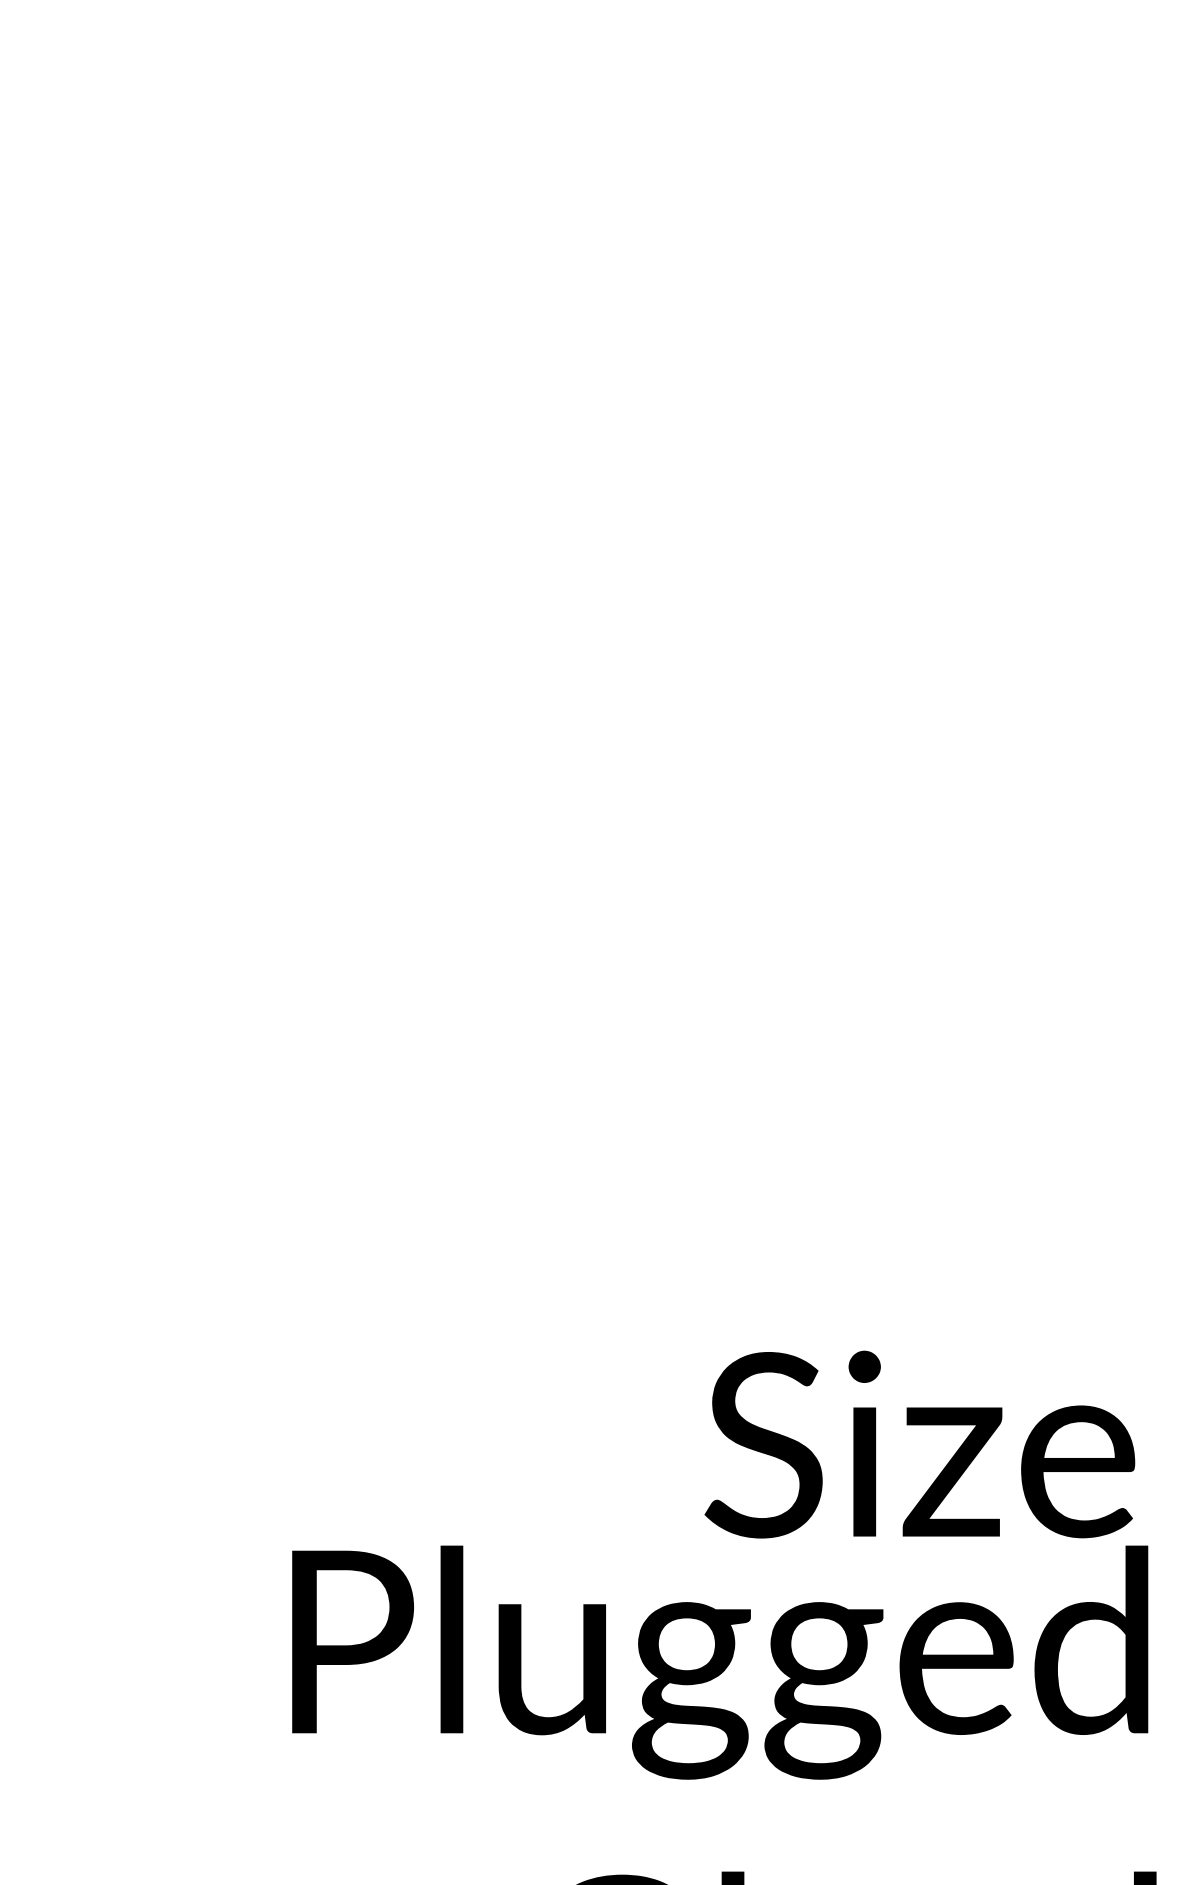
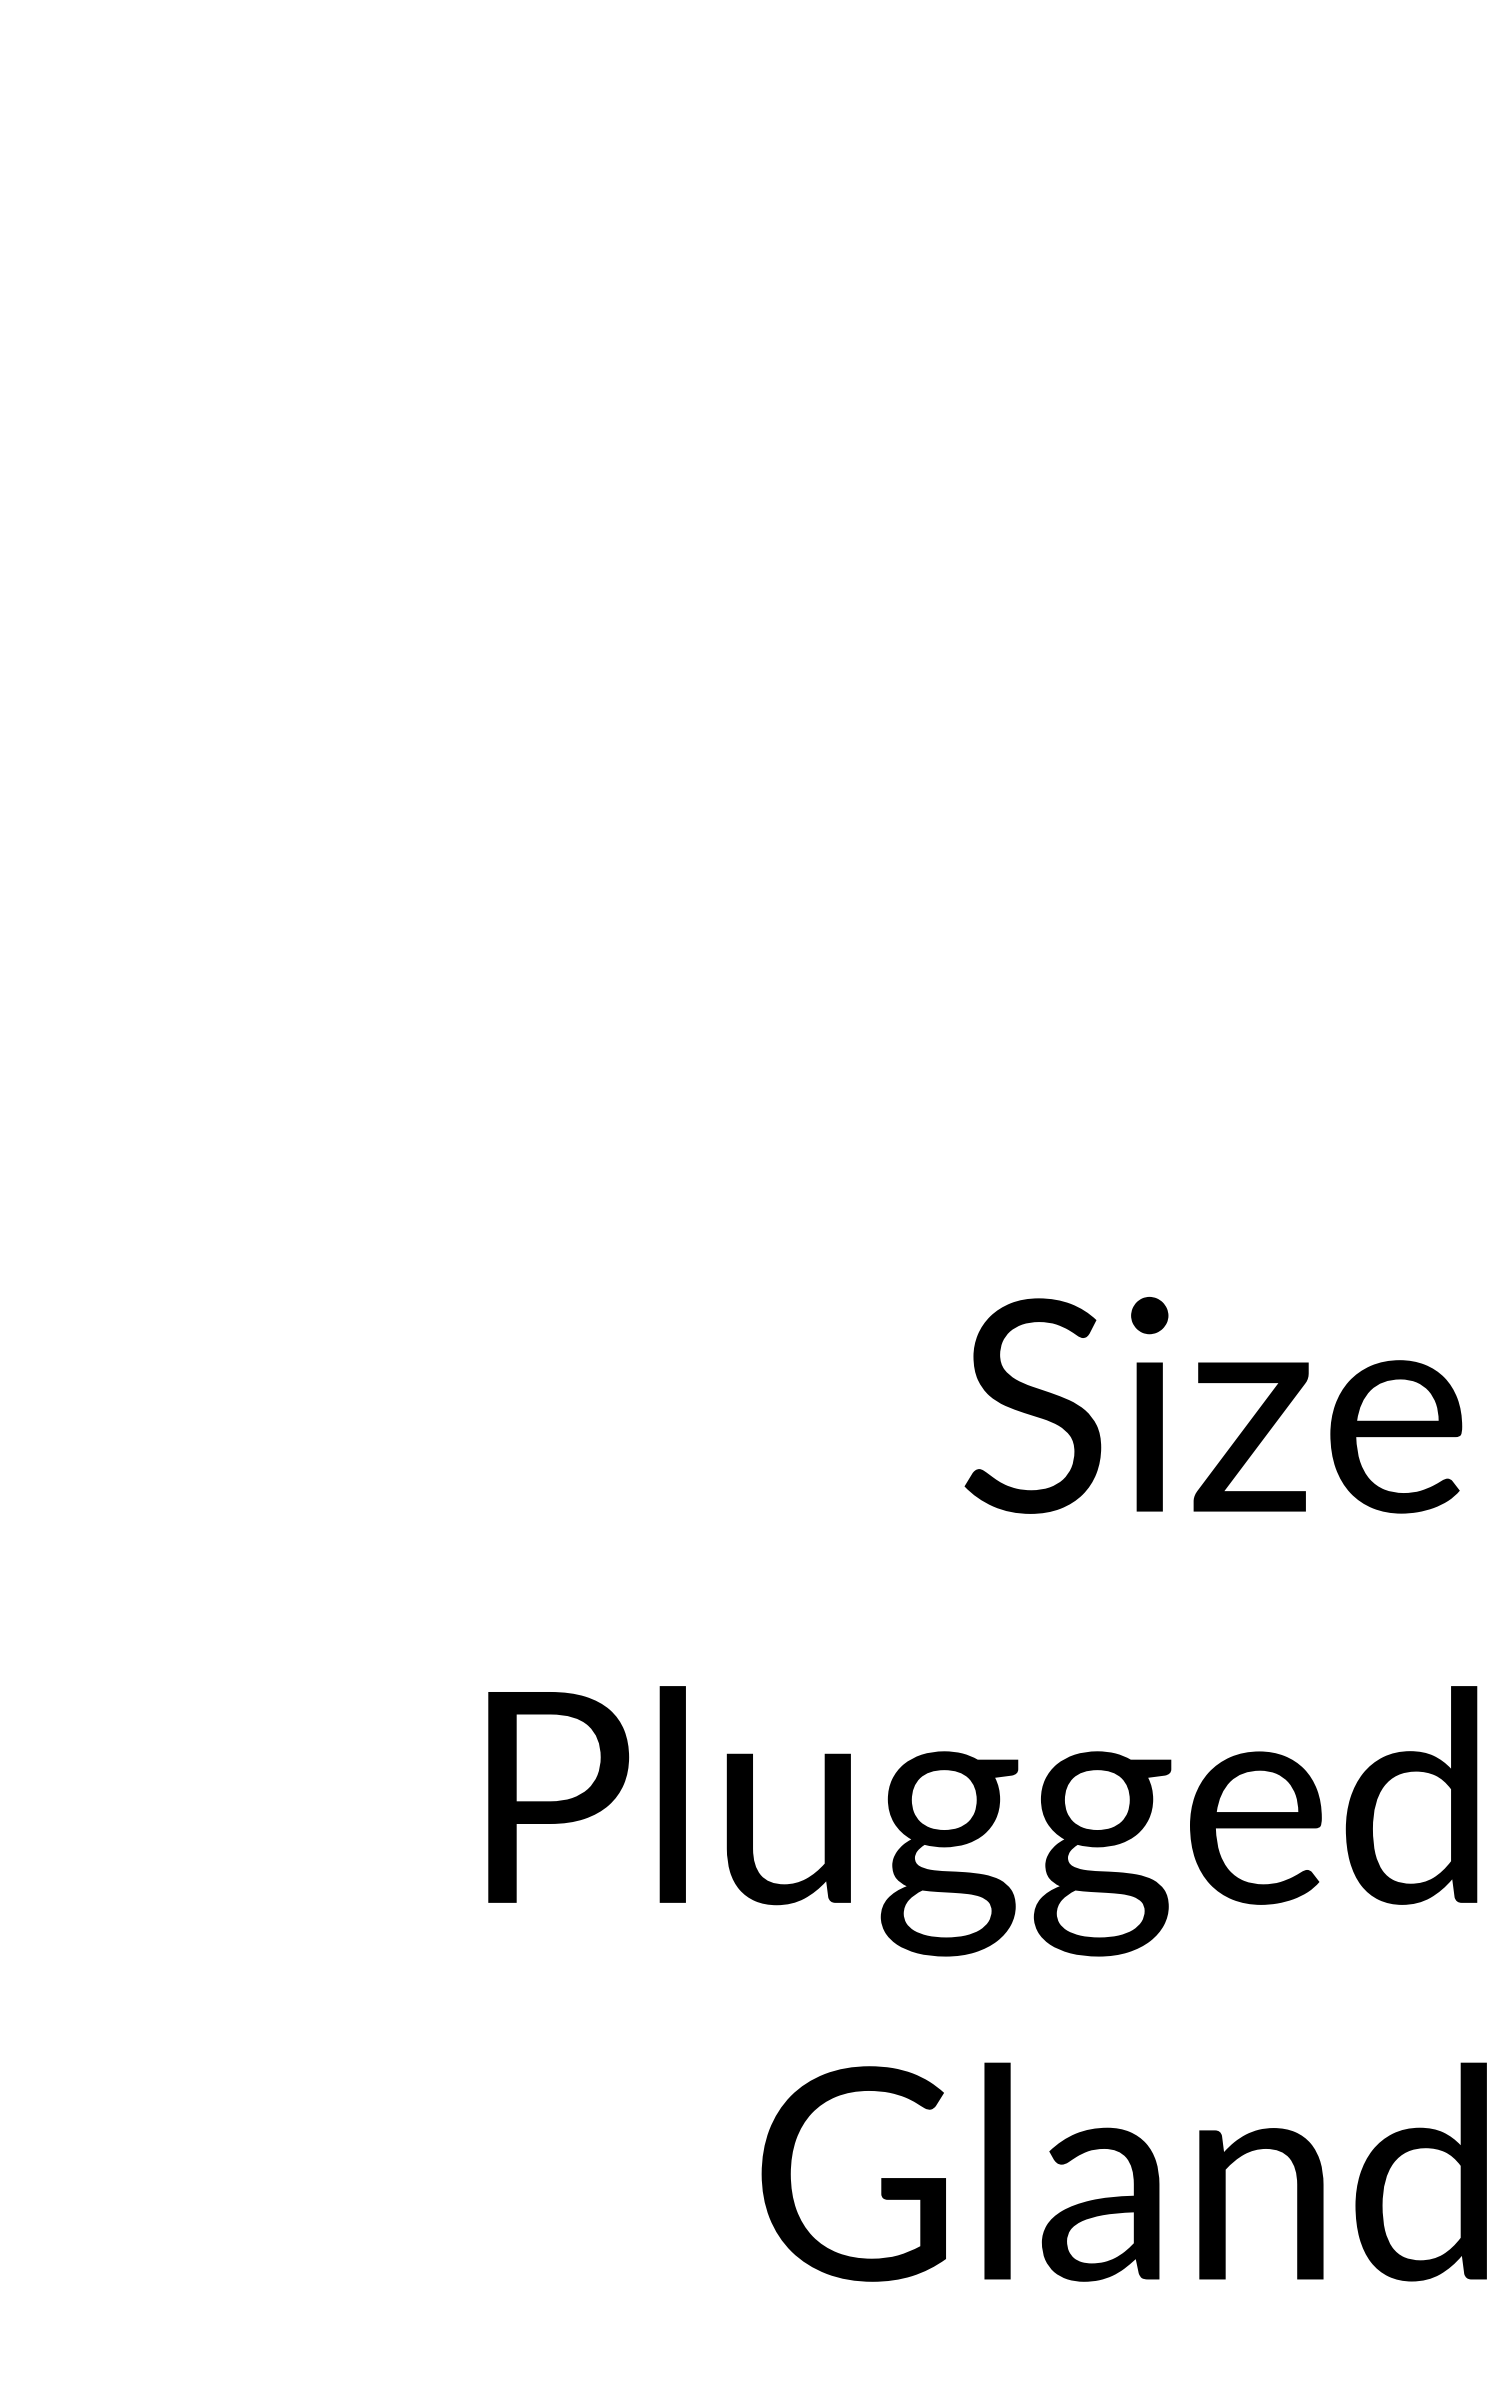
text: (919, 1444) -> (1213, 1405), moved

